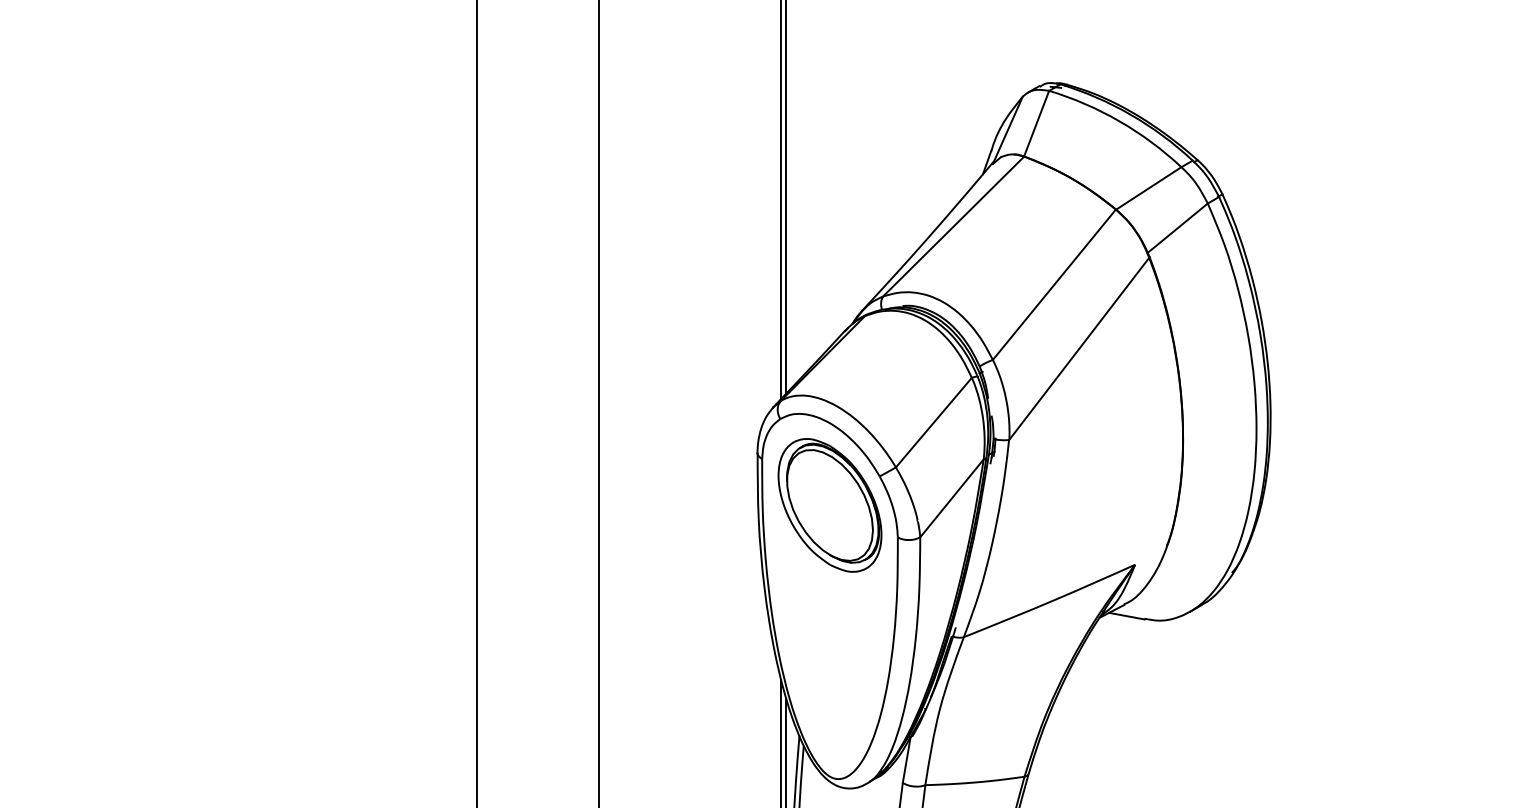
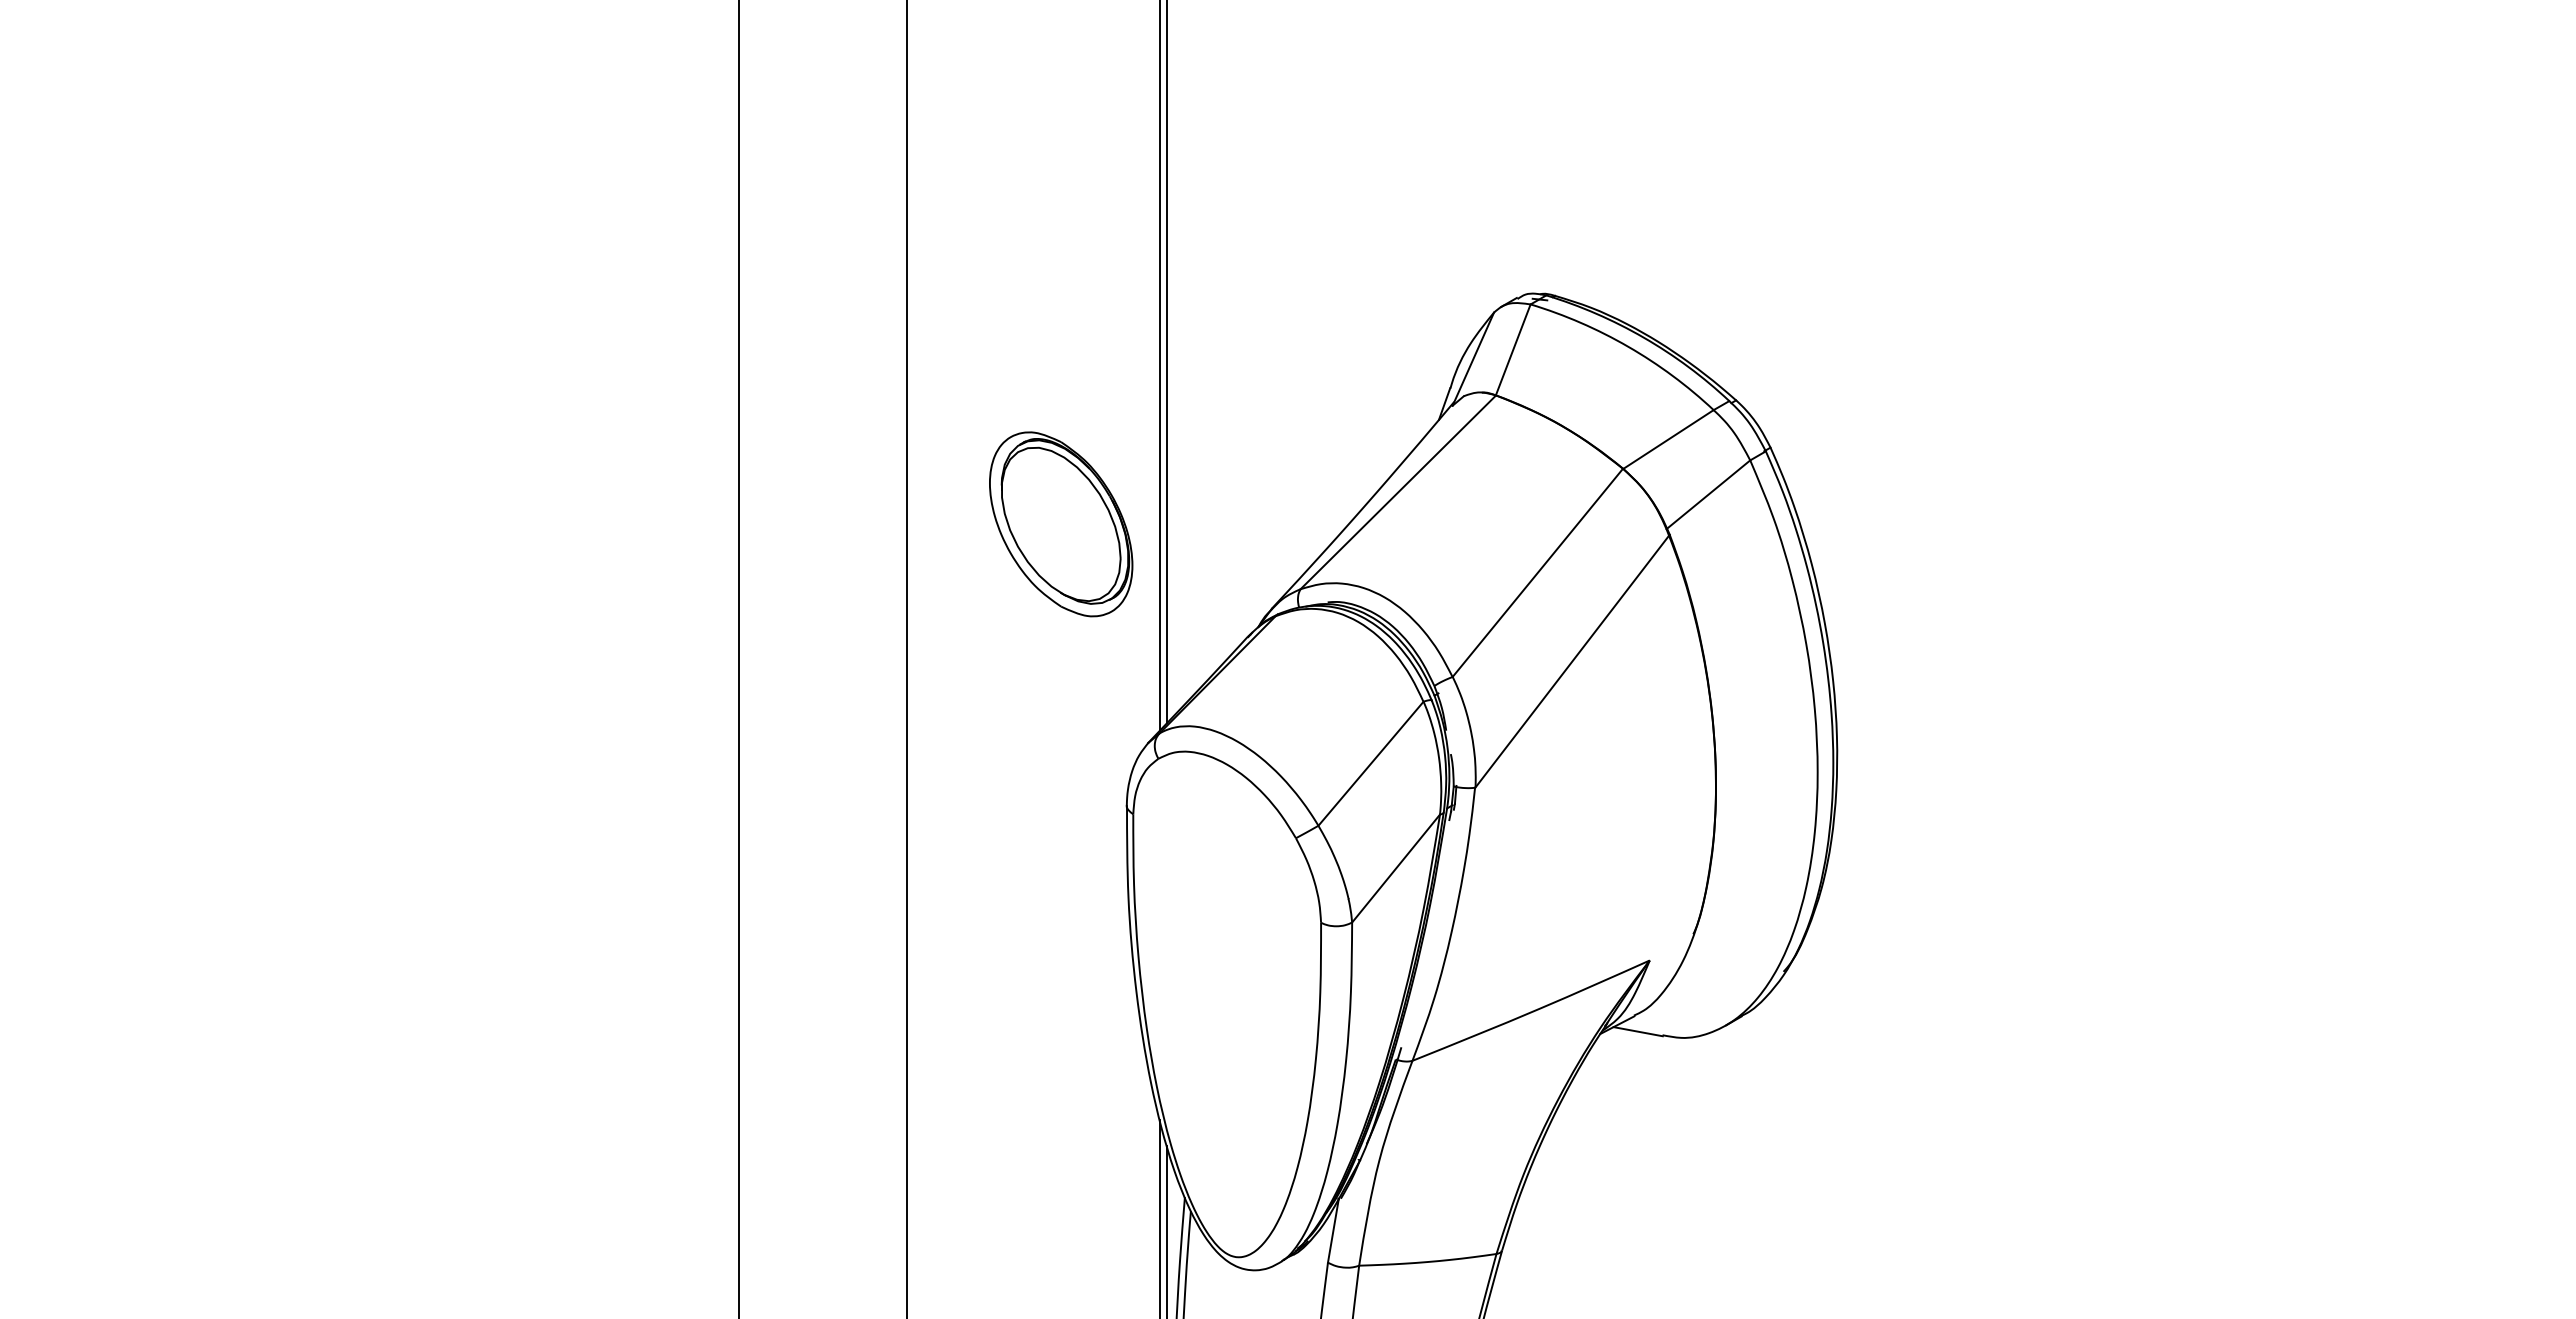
part: (830, 505) -> (1061, 524), moved

